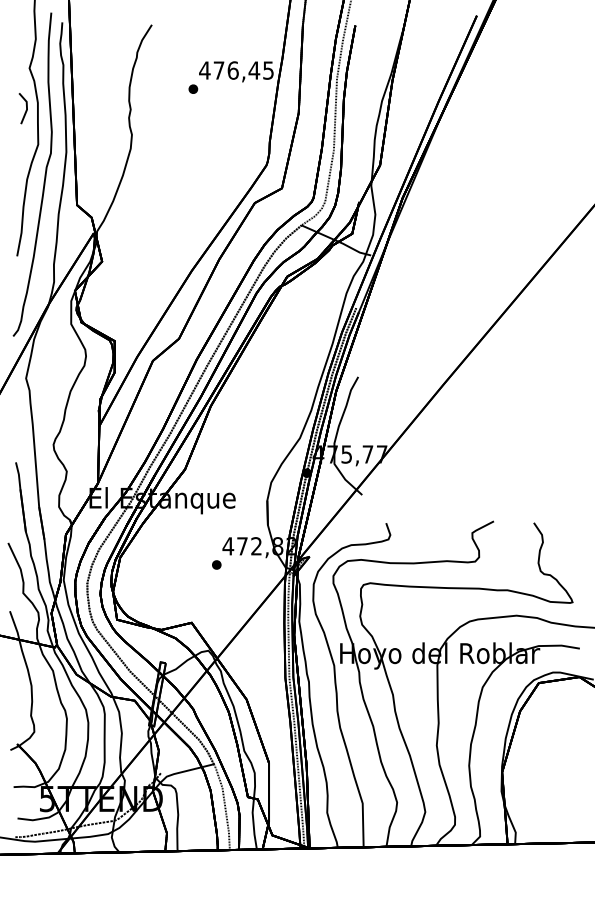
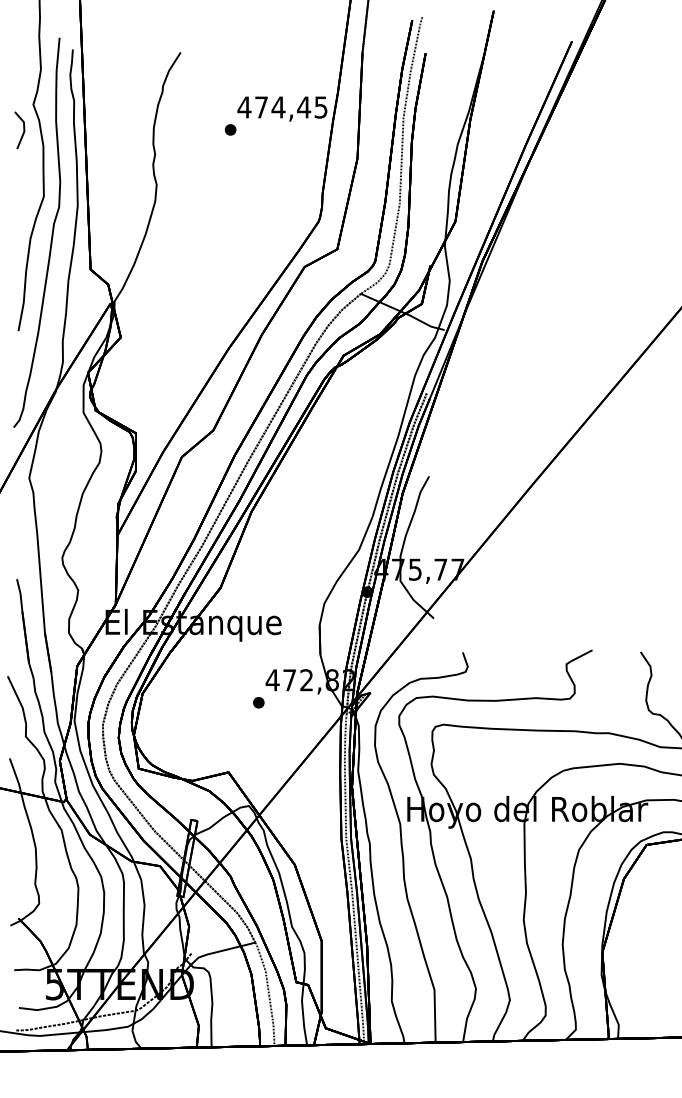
text: (232, 70) -> (277, 107), 476,45 -> 474,45
part: (22, 108) -> (18, 130), moved

